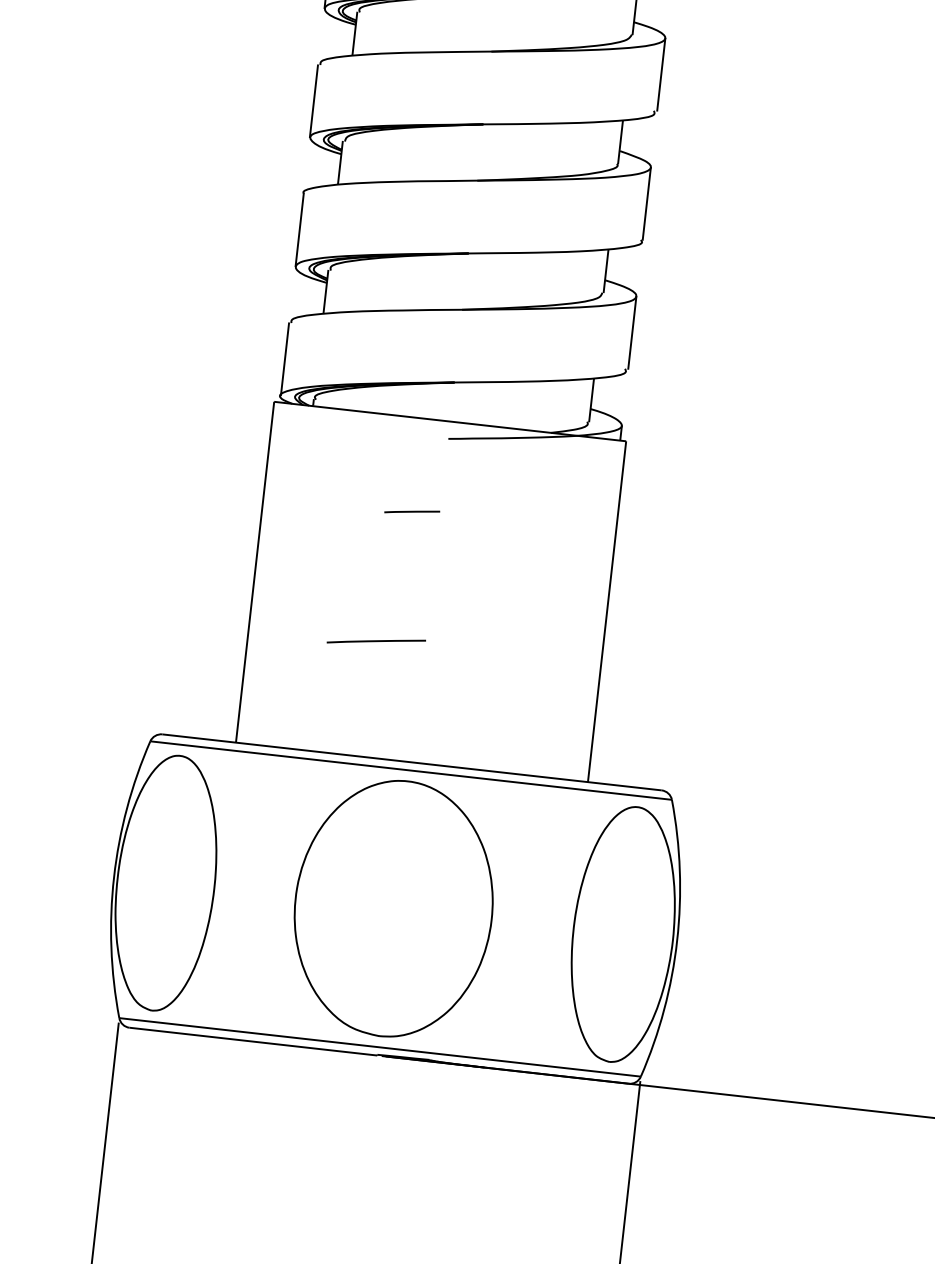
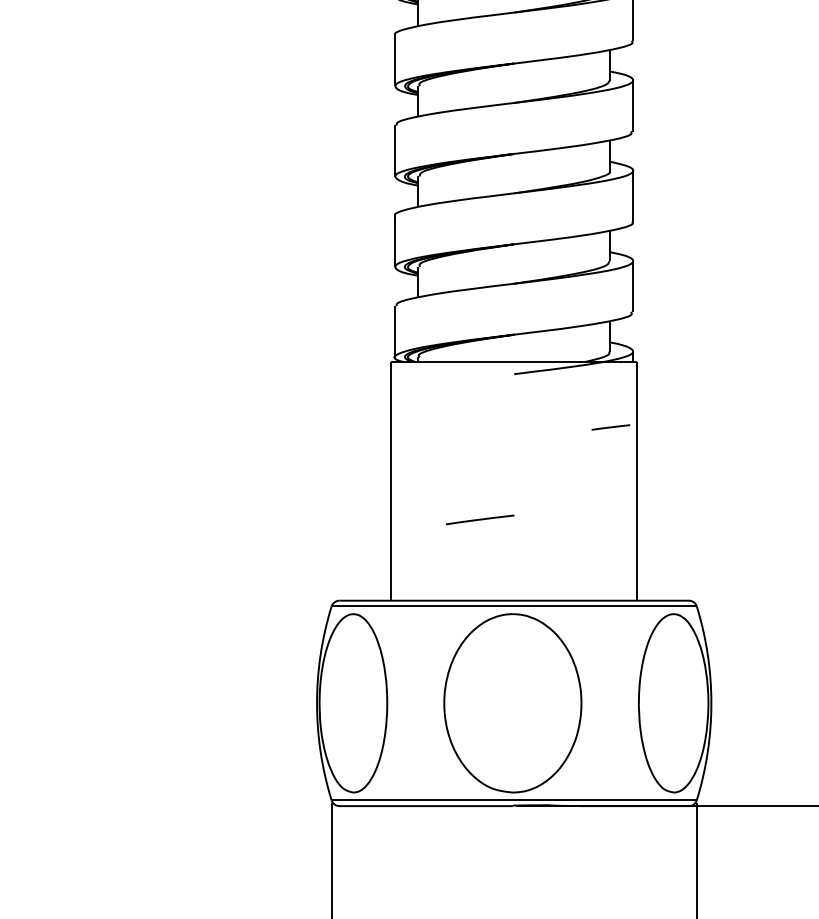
line: (411, 511) -> (610, 427), moved

